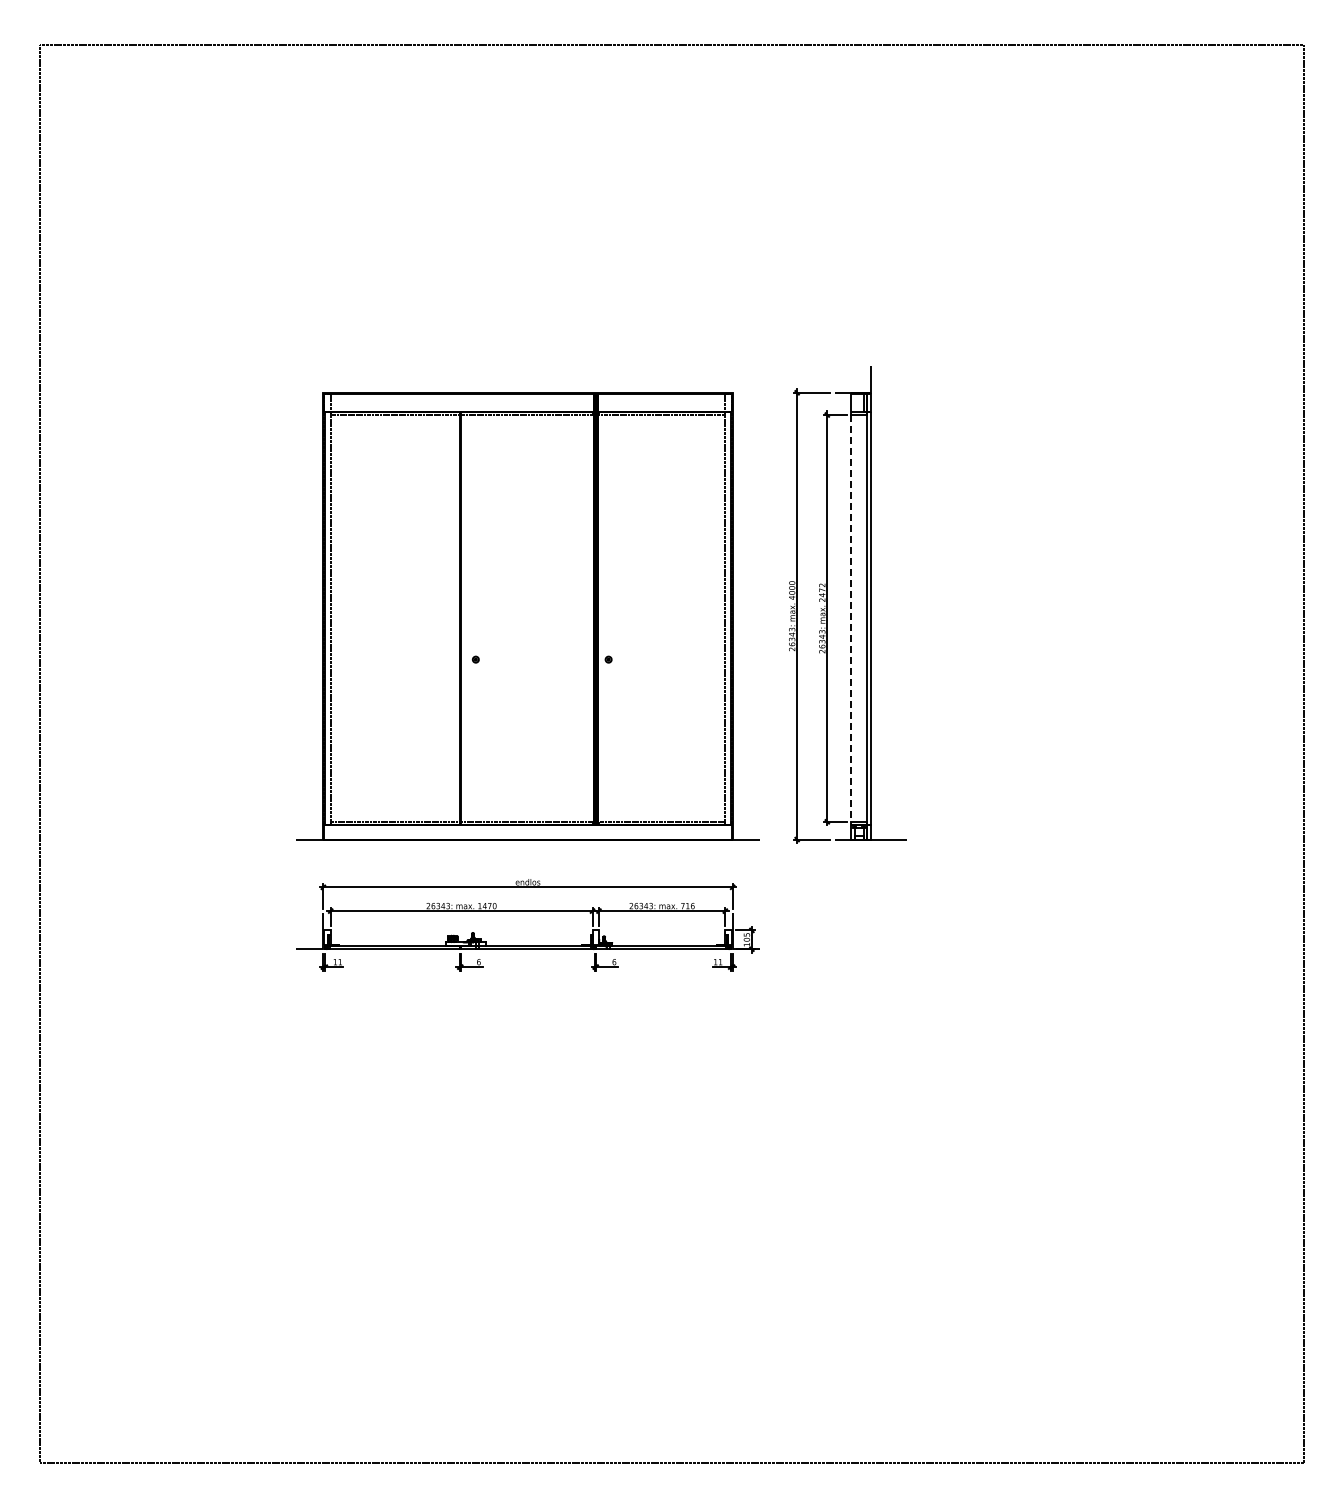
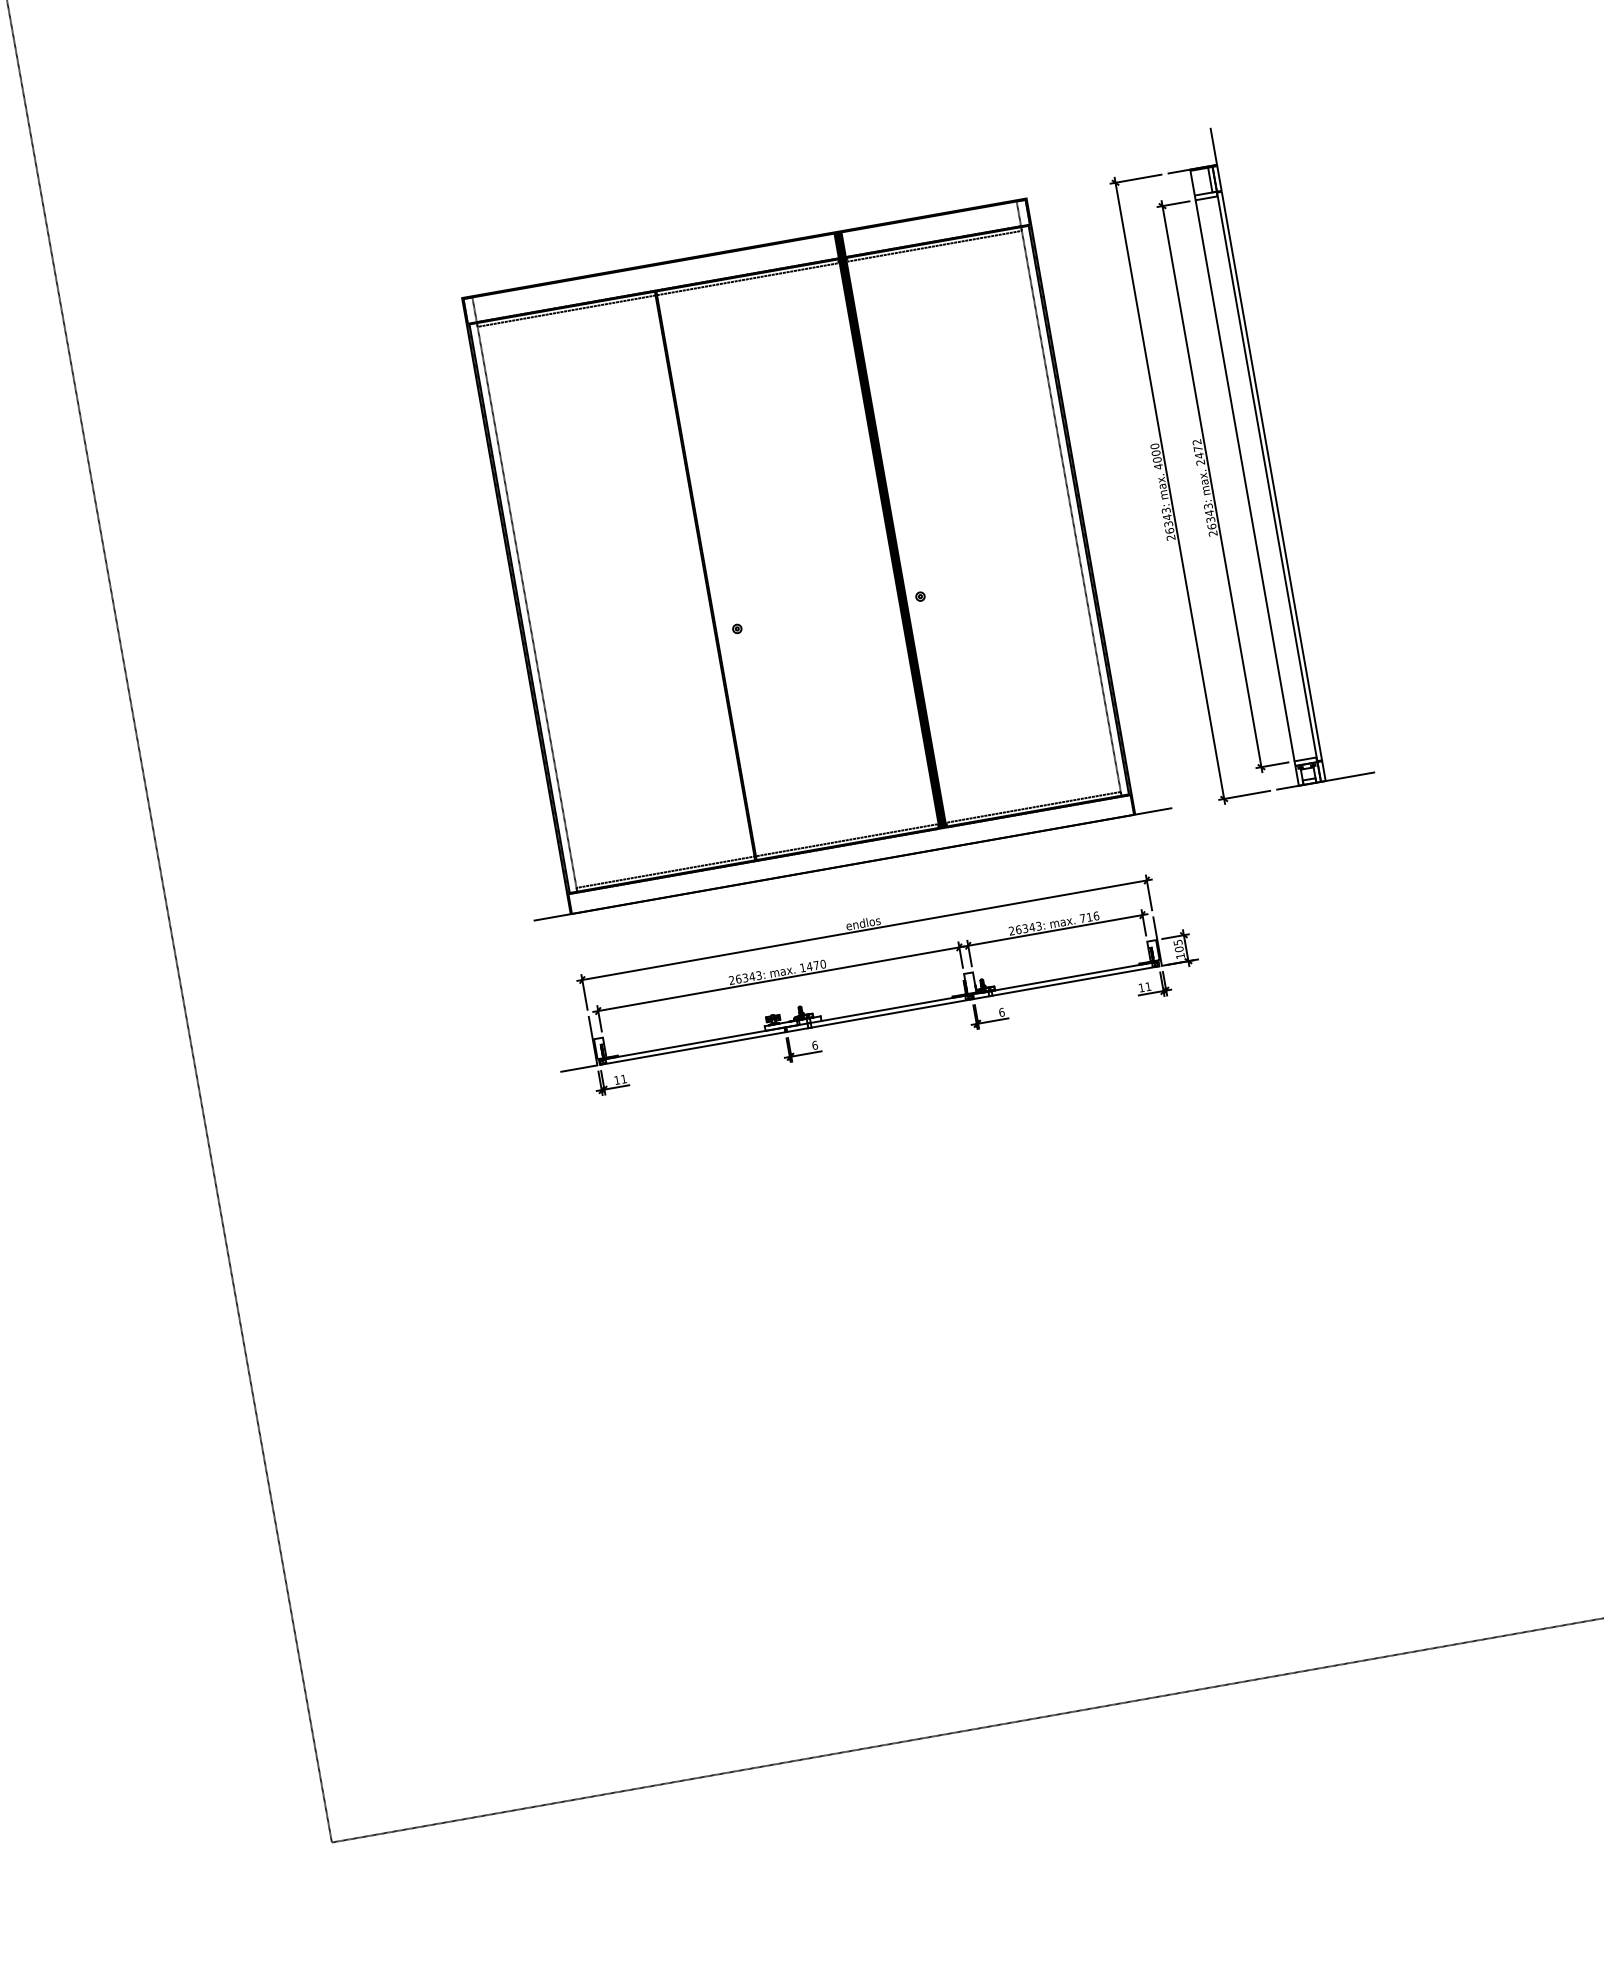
line: (851, 618) -> (1245, 480), dashed -> solid

